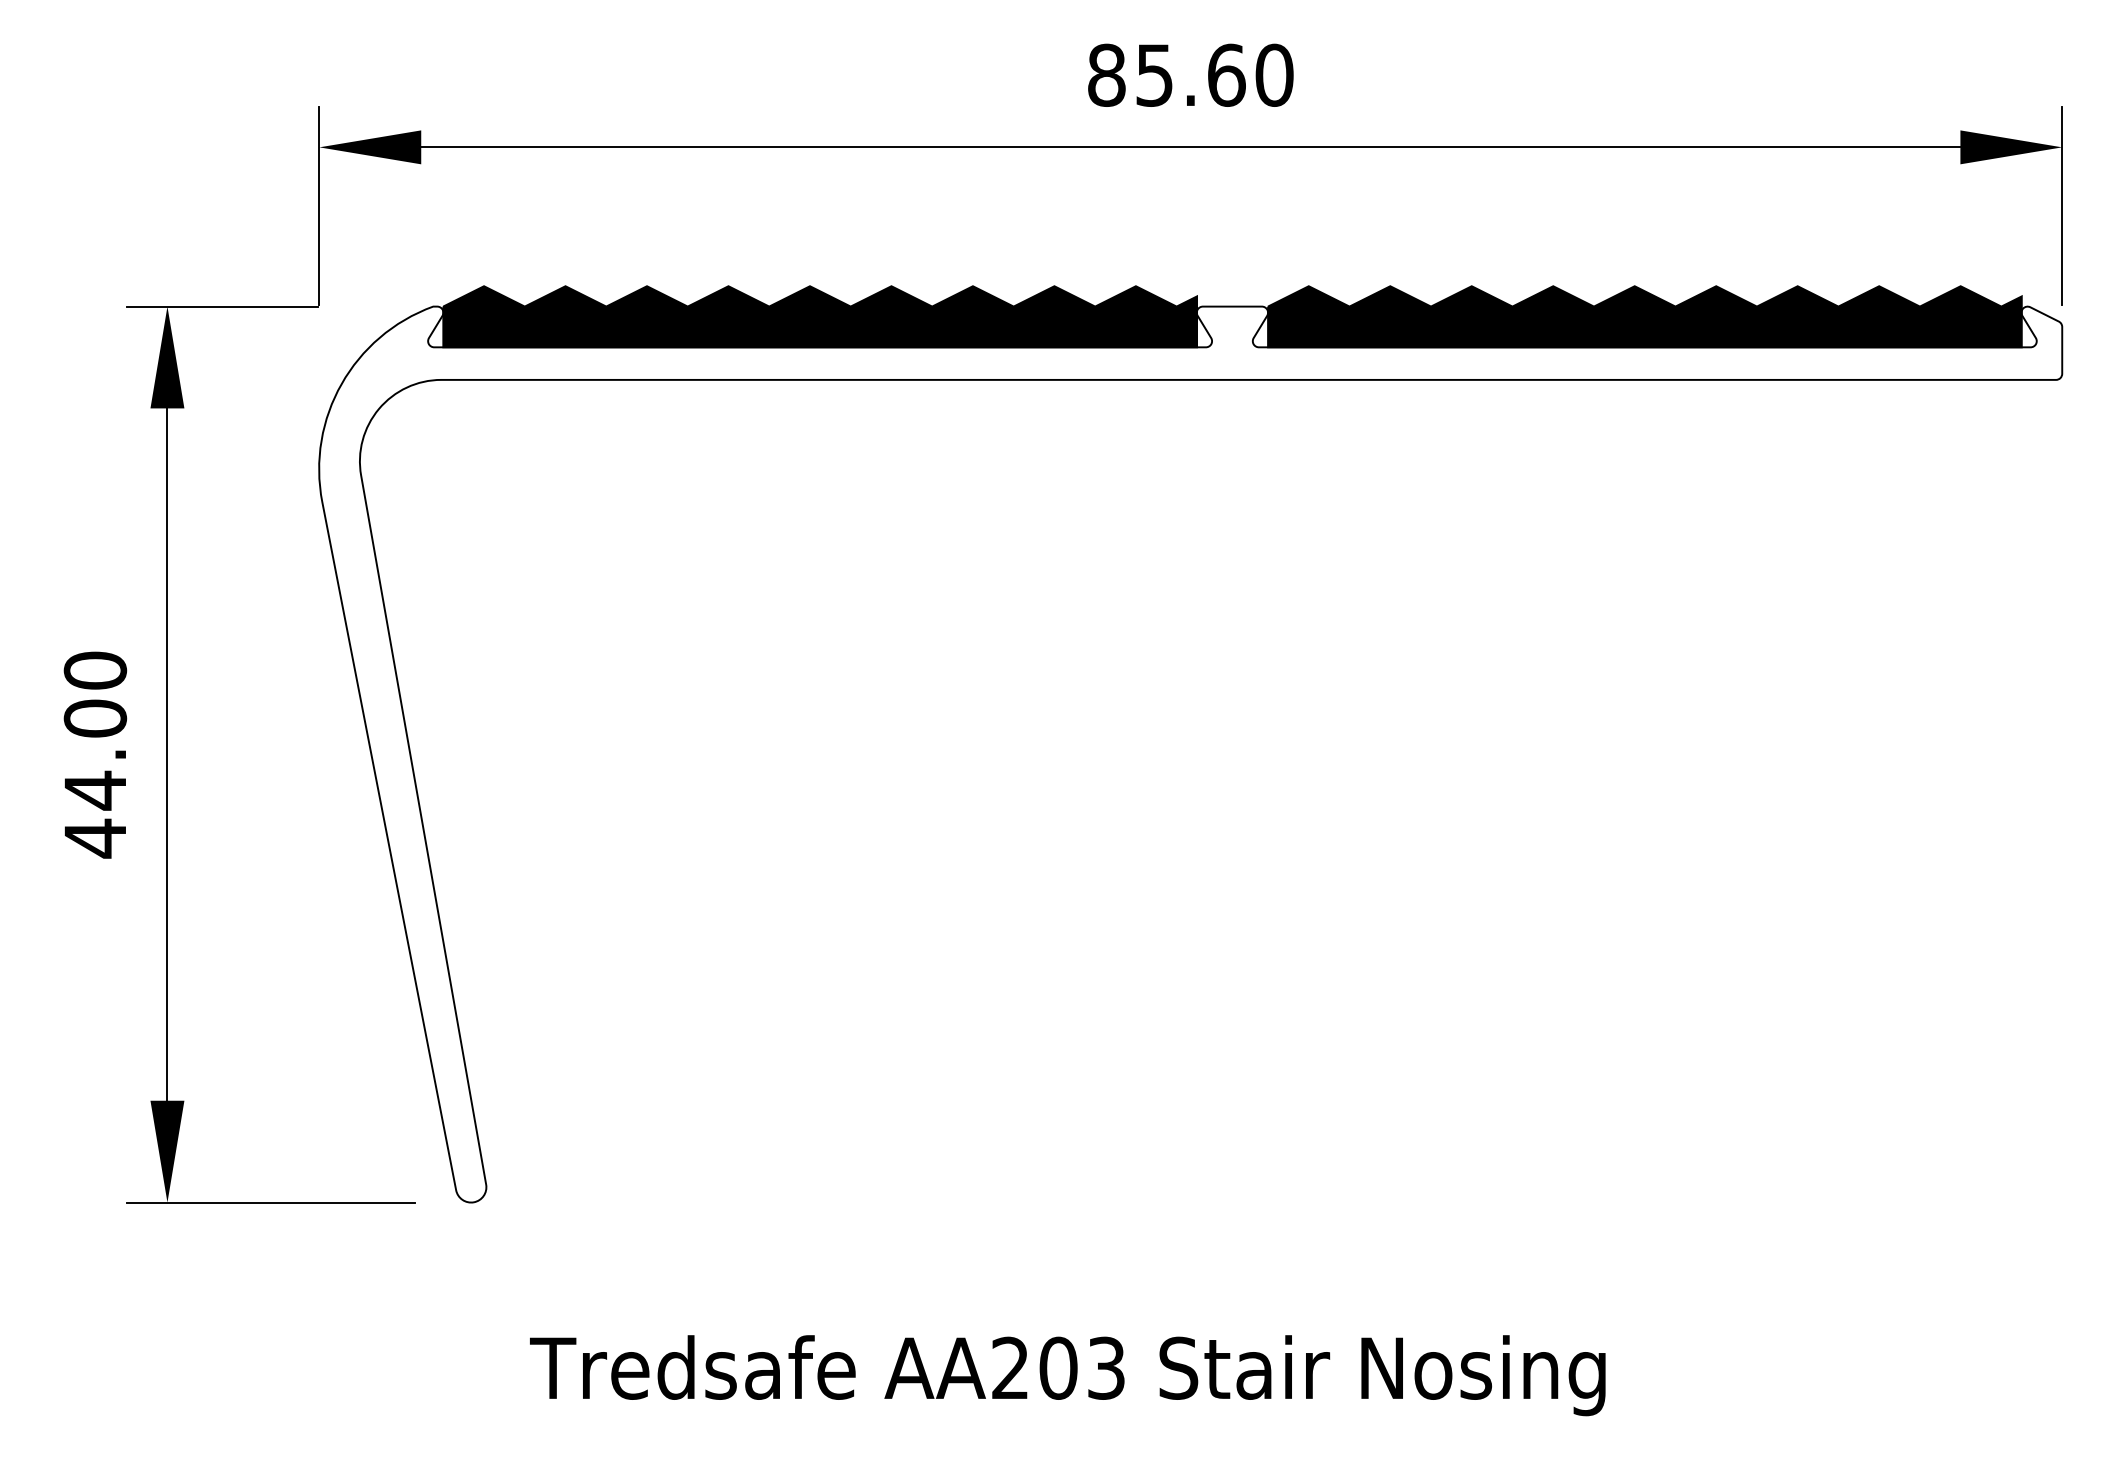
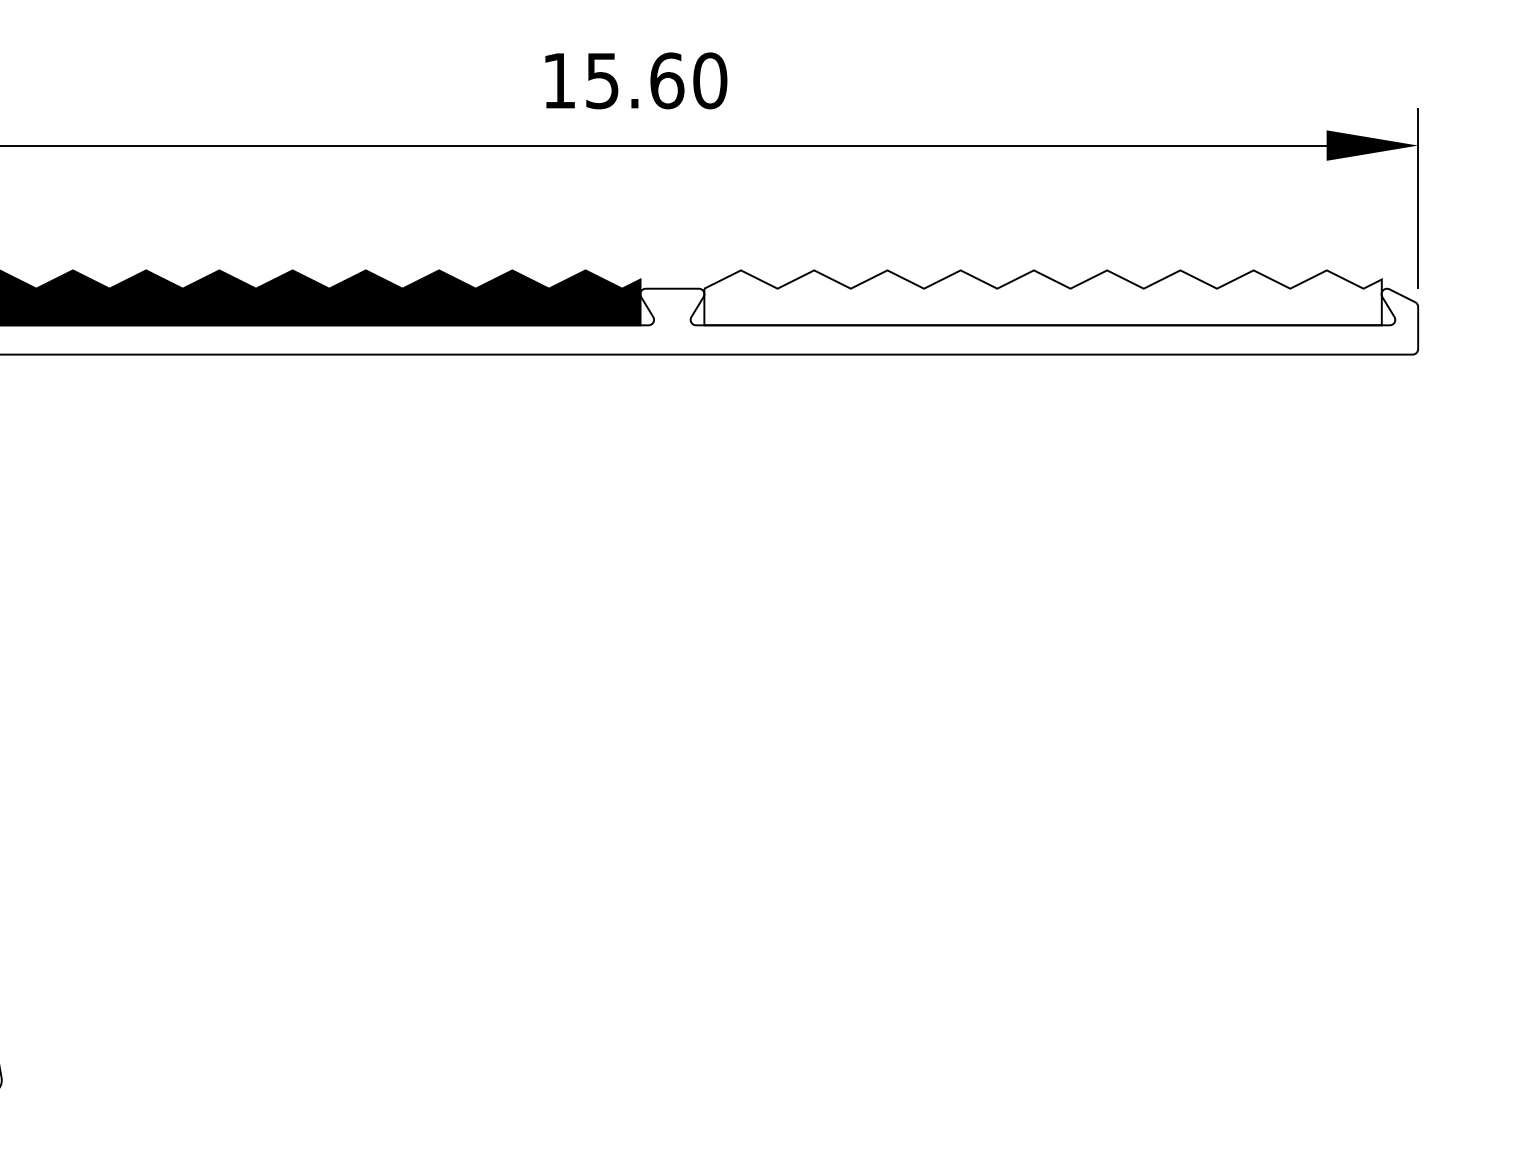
text: (1106, 74) -> (559, 80), 85.60 -> 15.60
fill: (1644, 316) -> (1042, 297), removed

